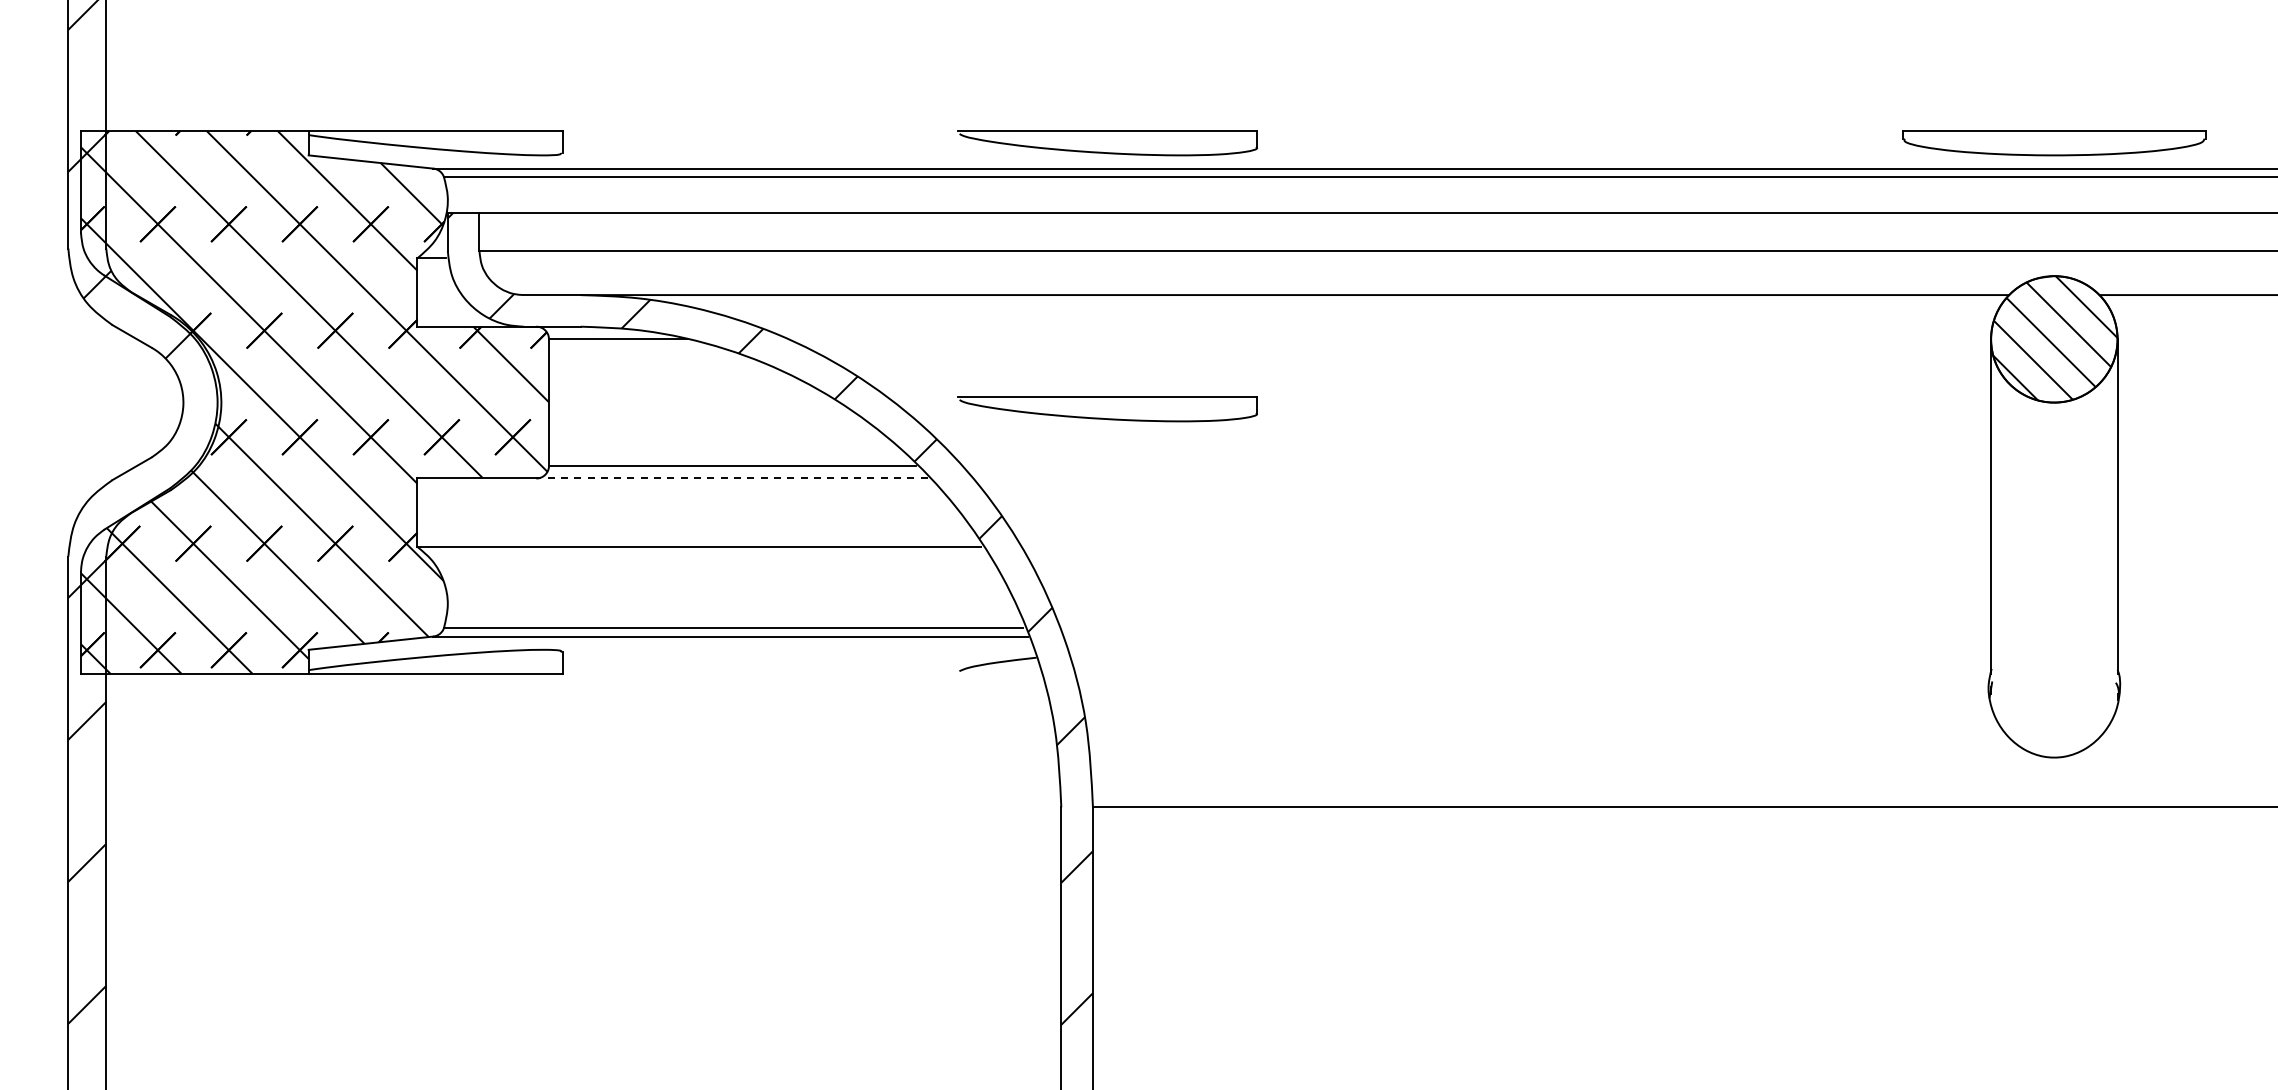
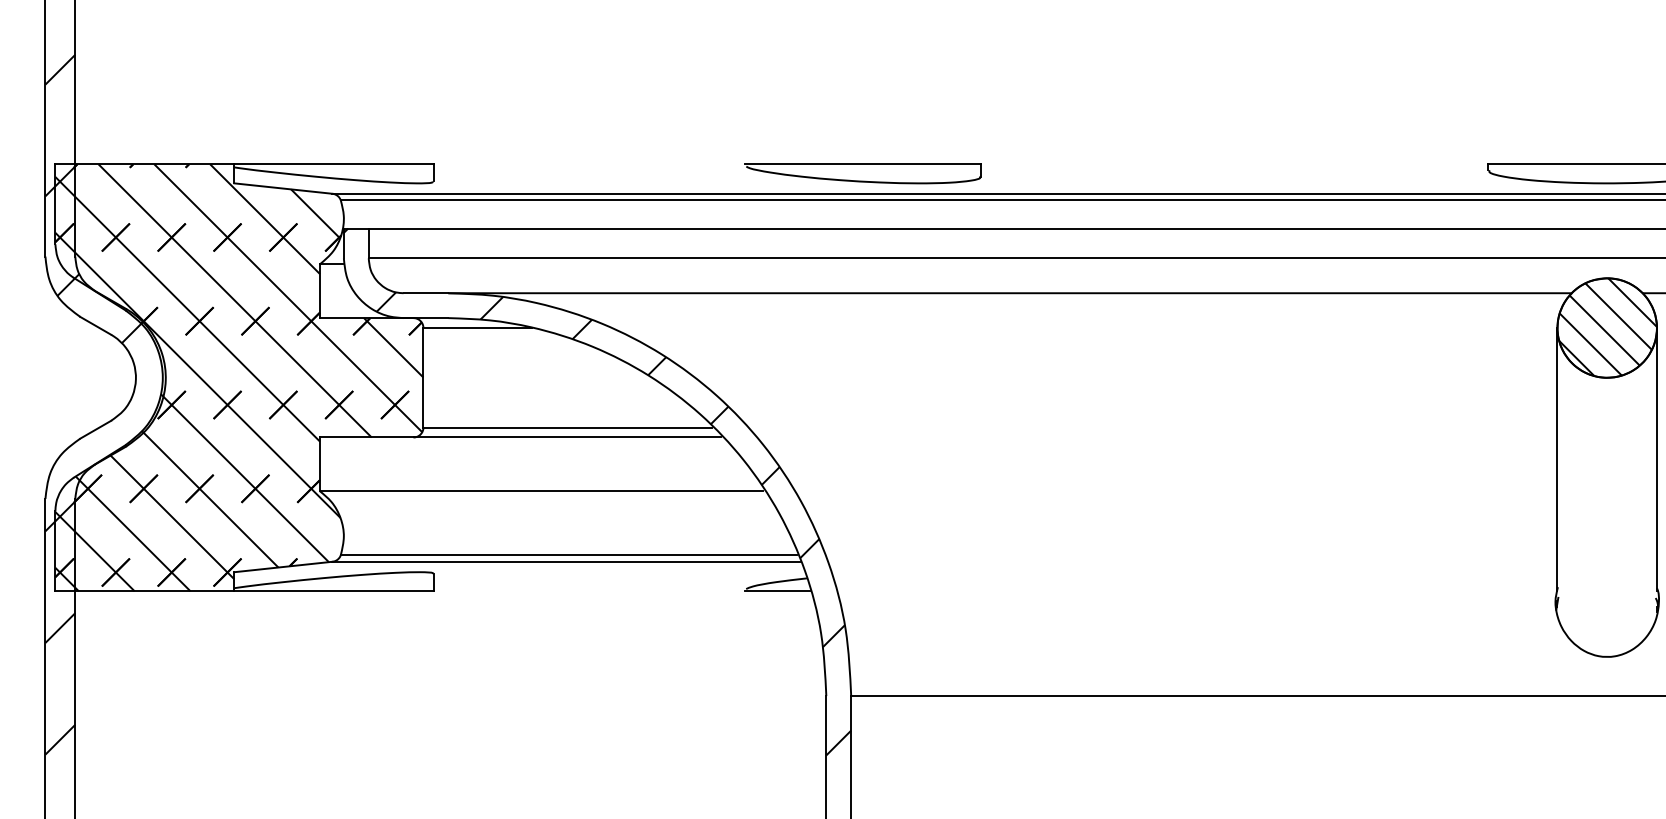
part: (1107, 418) -> (862, 390), removed
line: (731, 478) -> (566, 437), dashed -> solid
line: (998, 674) -> (776, 591), added

